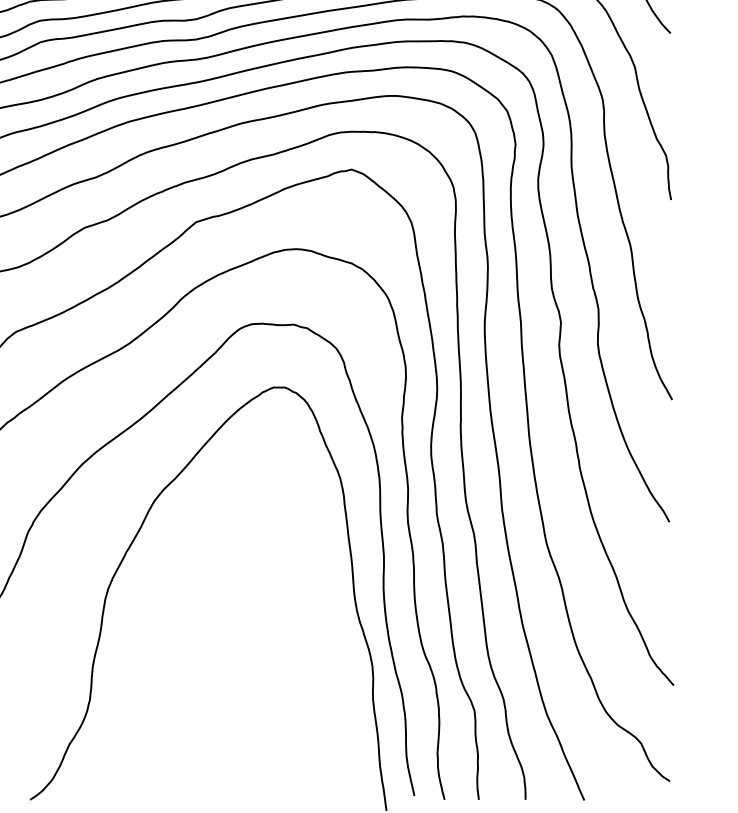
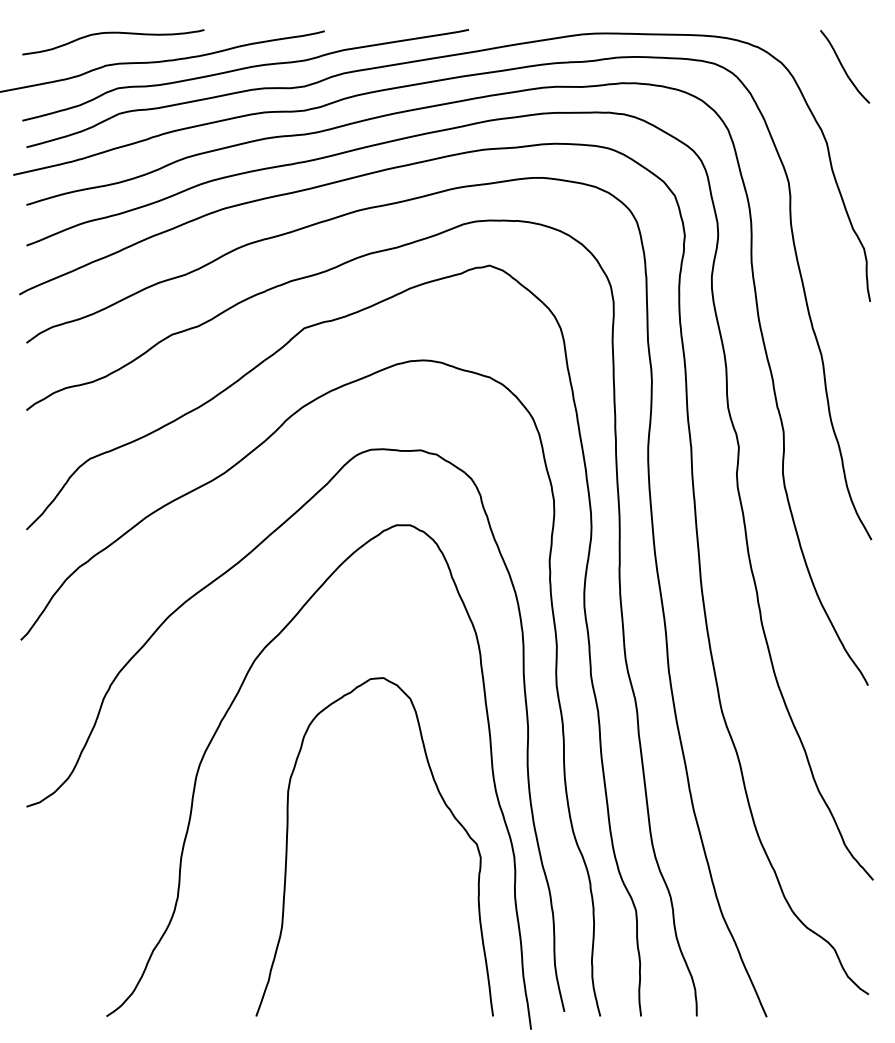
curve: (313, 621) -> (444, 804), added

